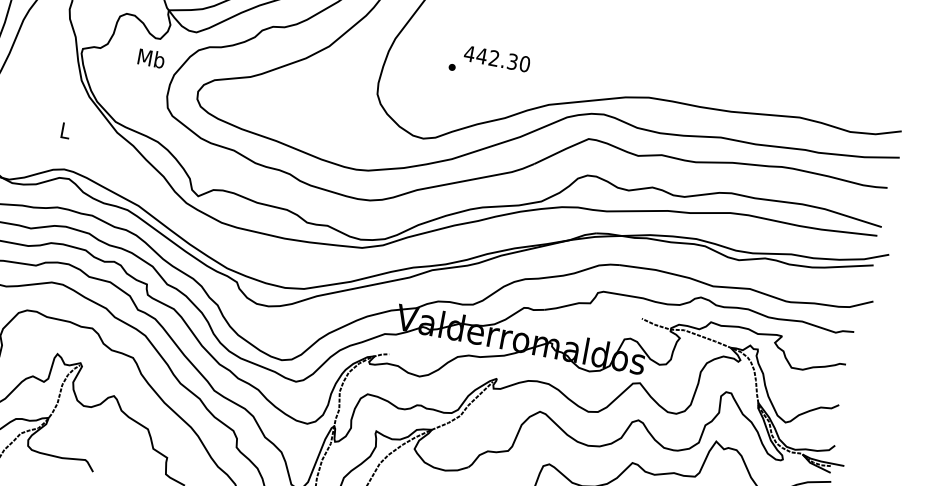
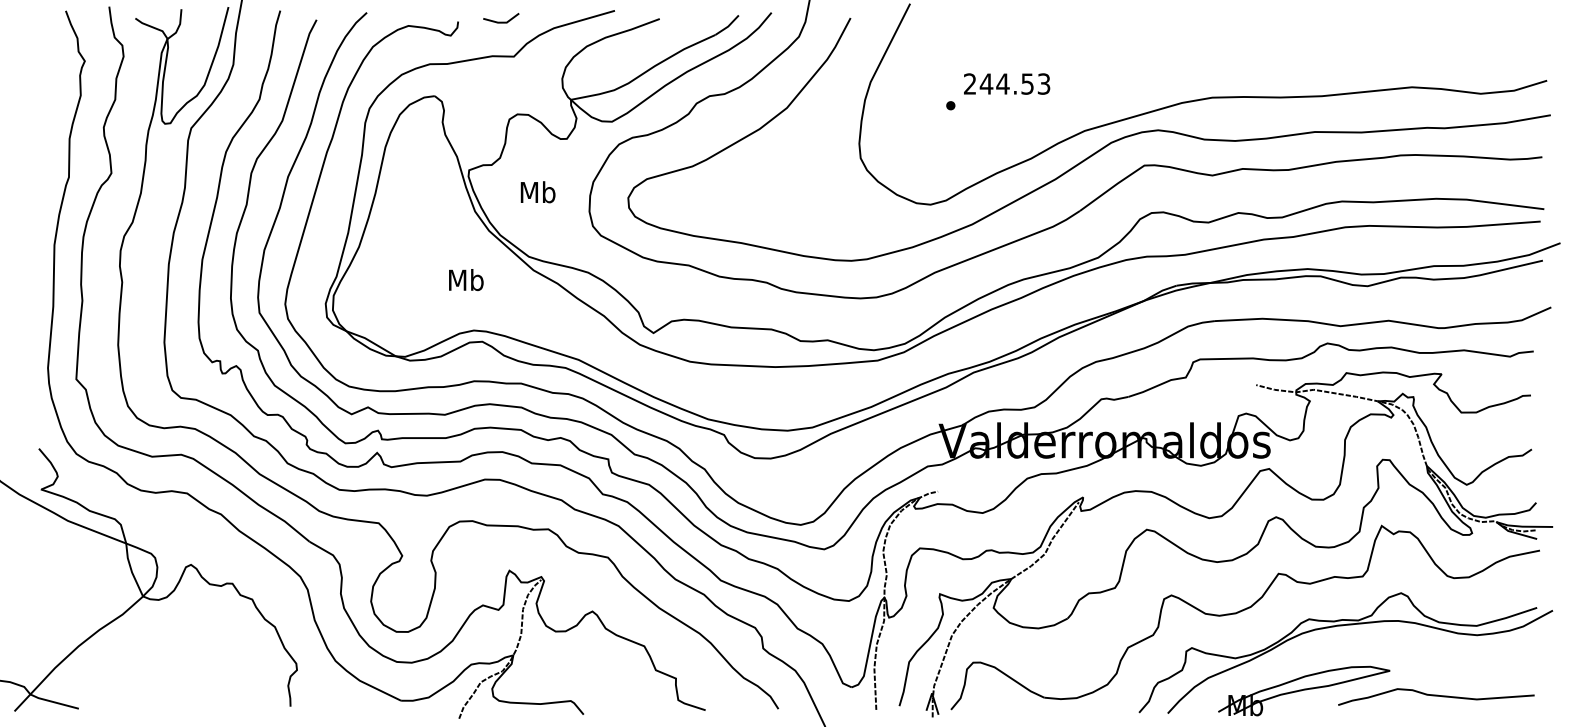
text: (151, 58) -> (537, 192), moved
text: (496, 58) -> (1006, 83), 442.30 -> 244.53
text: (65, 131) -> (466, 280), L -> Mb

